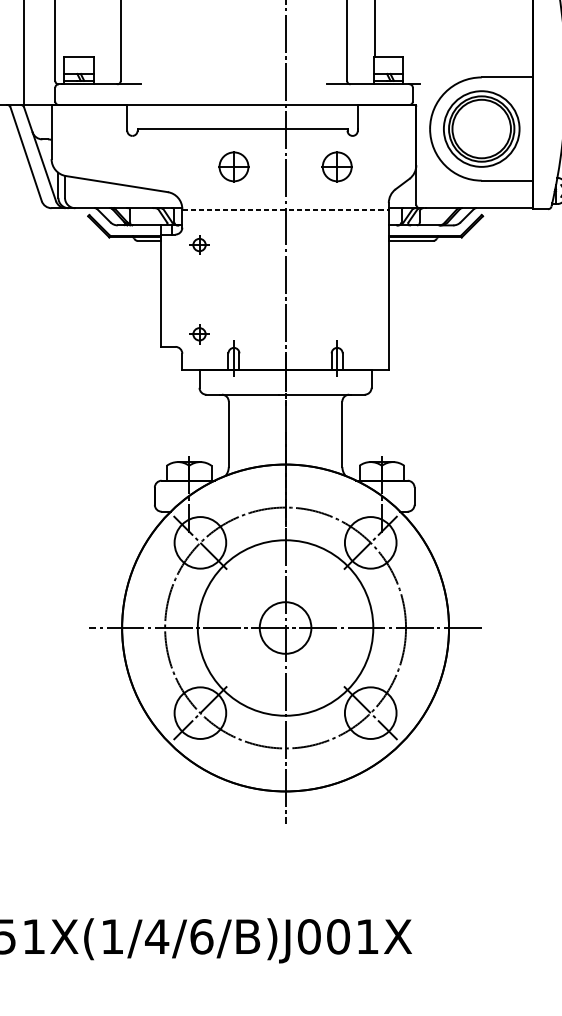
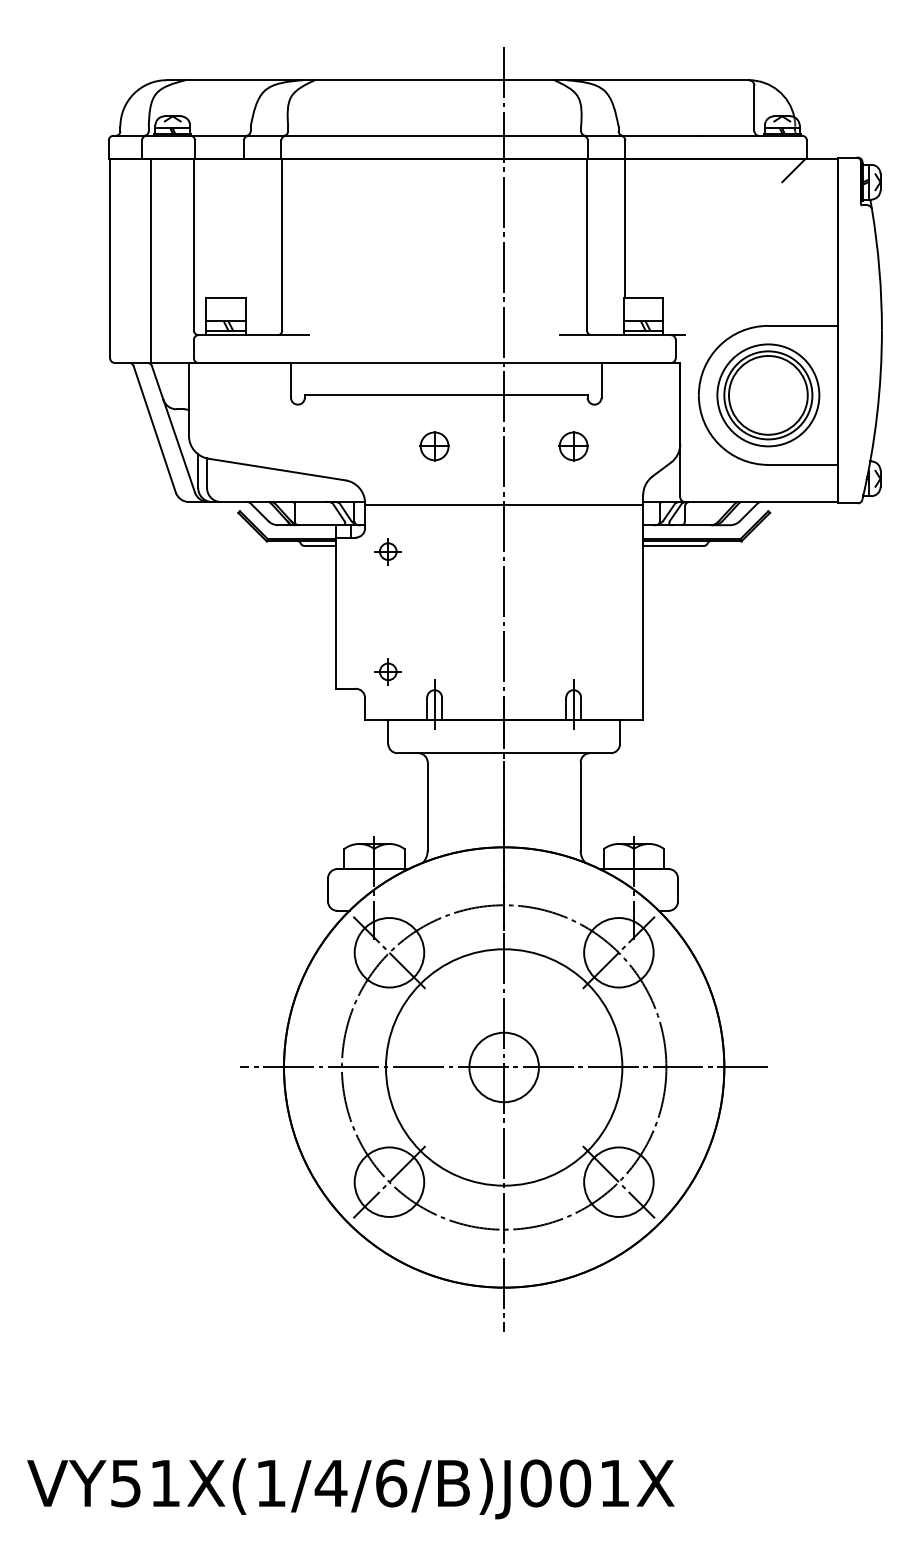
part: (233, 166) -> (434, 446), size x0.71
part: (337, 166) -> (573, 446), size x0.71
line: (285, 210) -> (504, 504), dashed -> solid

